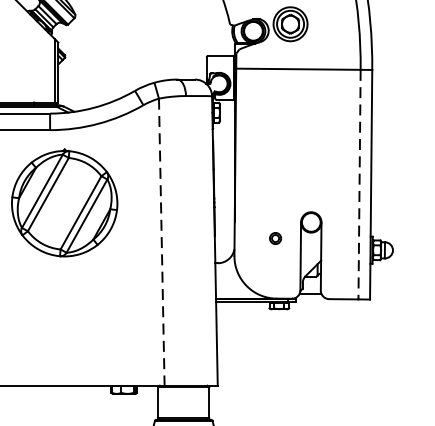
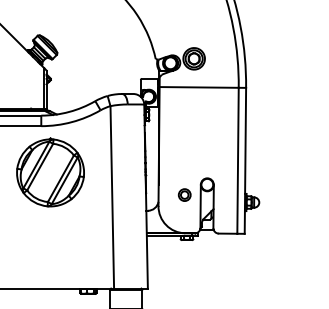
line: (360, 184) -> (238, 160), dashed -> solid
part: (275, 237) -> (184, 194), size x1.67
line: (162, 242) -> (112, 197), dashed -> solid

